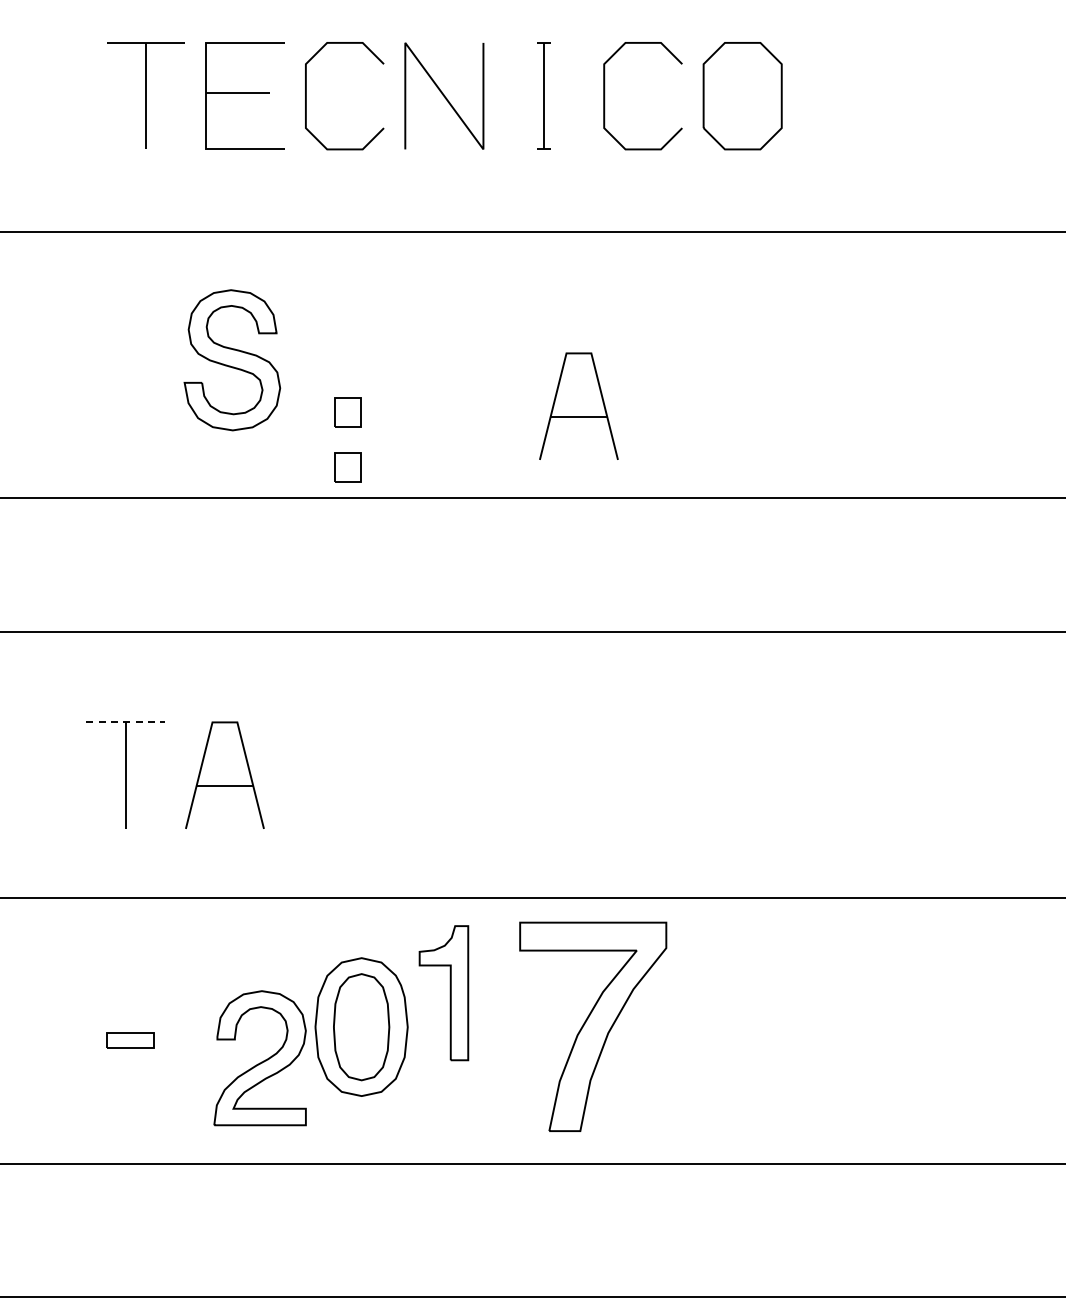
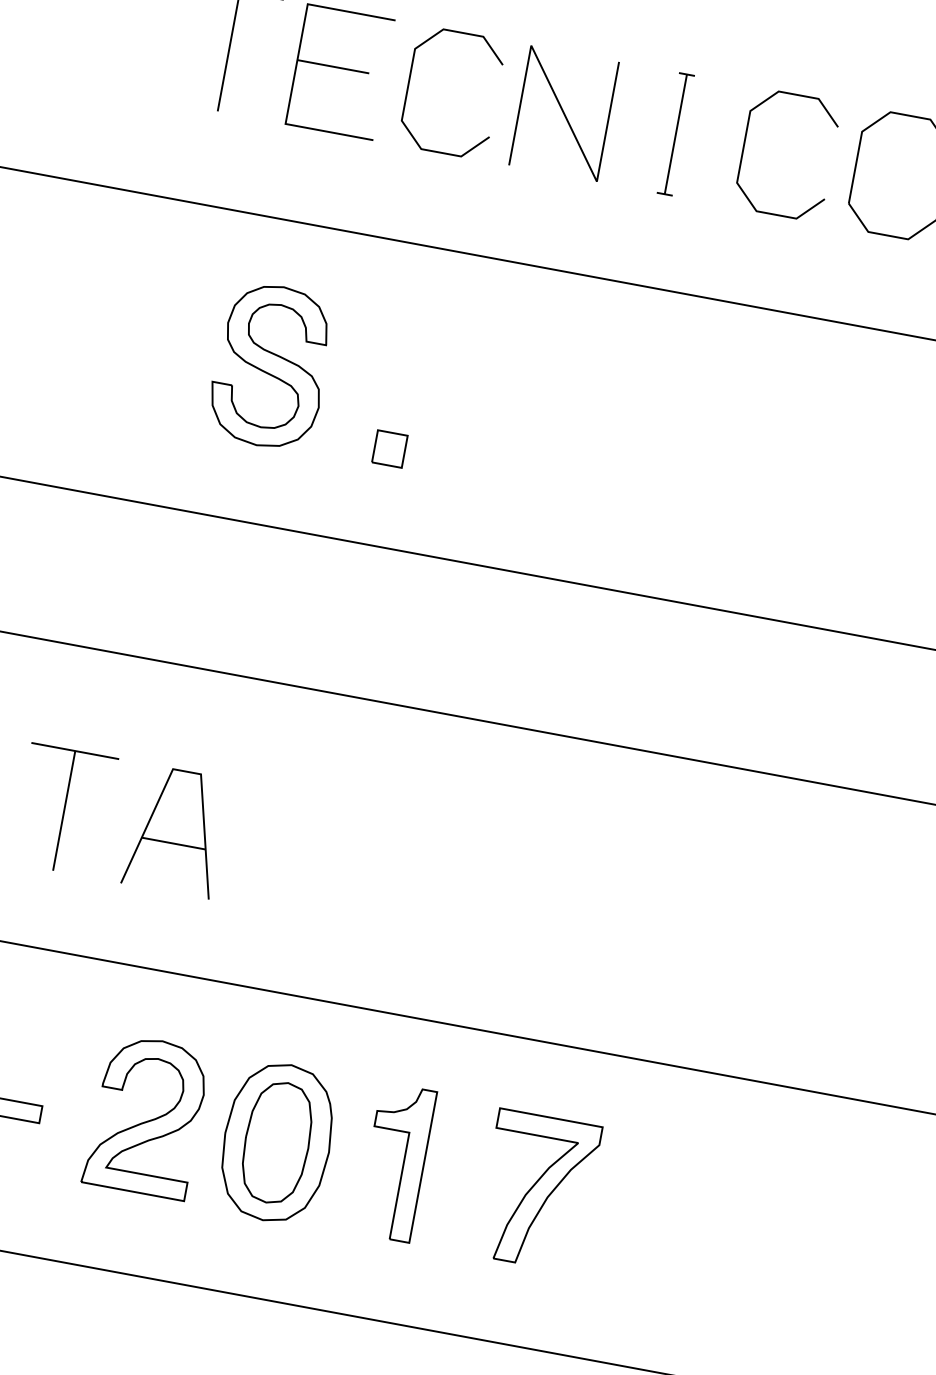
part: (578, 405) -> (650, 489), removed
part: (347, 467) -> (377, 510), removed
line: (125, 722) -> (75, 751), dashed -> solid
part: (443, 993) -> (395, 1162), moved
part: (593, 1027) -> (537, 1191), size x0.62
part: (259, 1058) -> (145, 1116), moved

